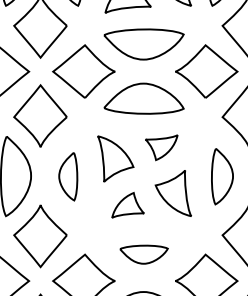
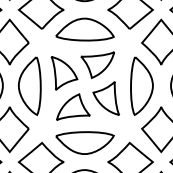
part: (161, 147) -> (97, 65), size x1.43
part: (68, 176) -> (30, 86), size x1.67
part: (222, 176) -> (141, 86), size x1.43
part: (127, 204) -> (72, 106), size x1.43
part: (143, 254) -> (84, 142), size x1.67

